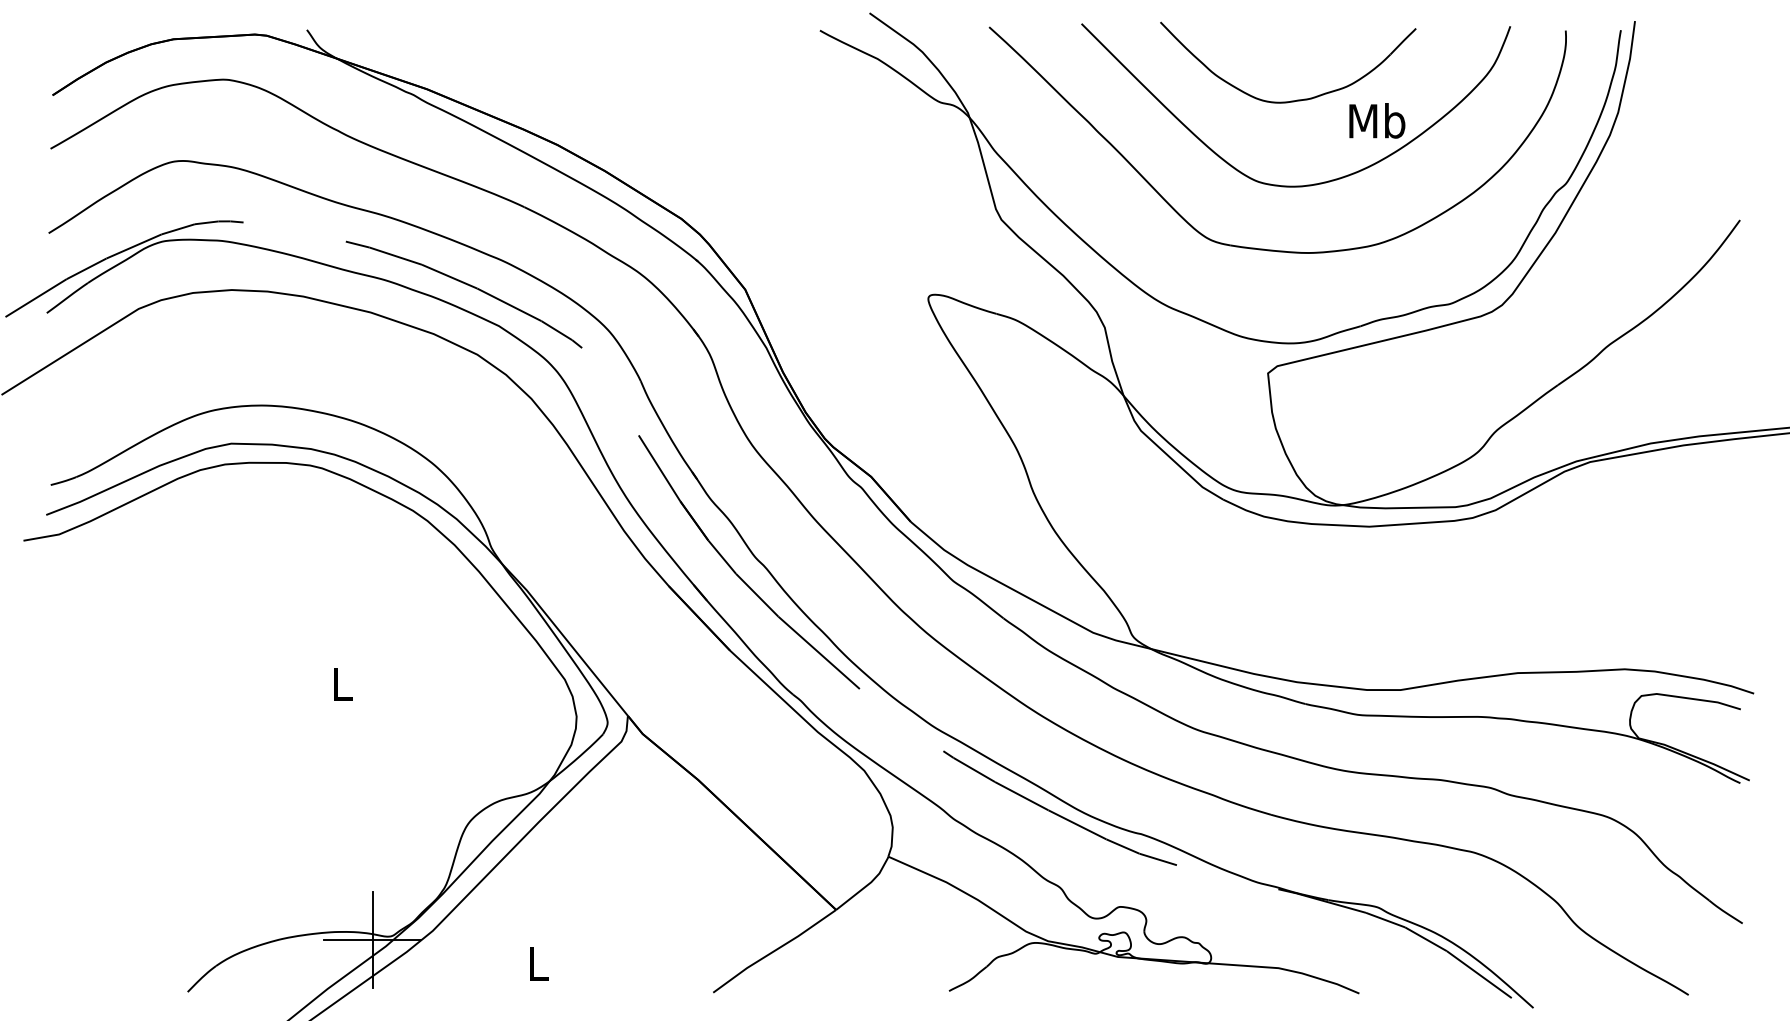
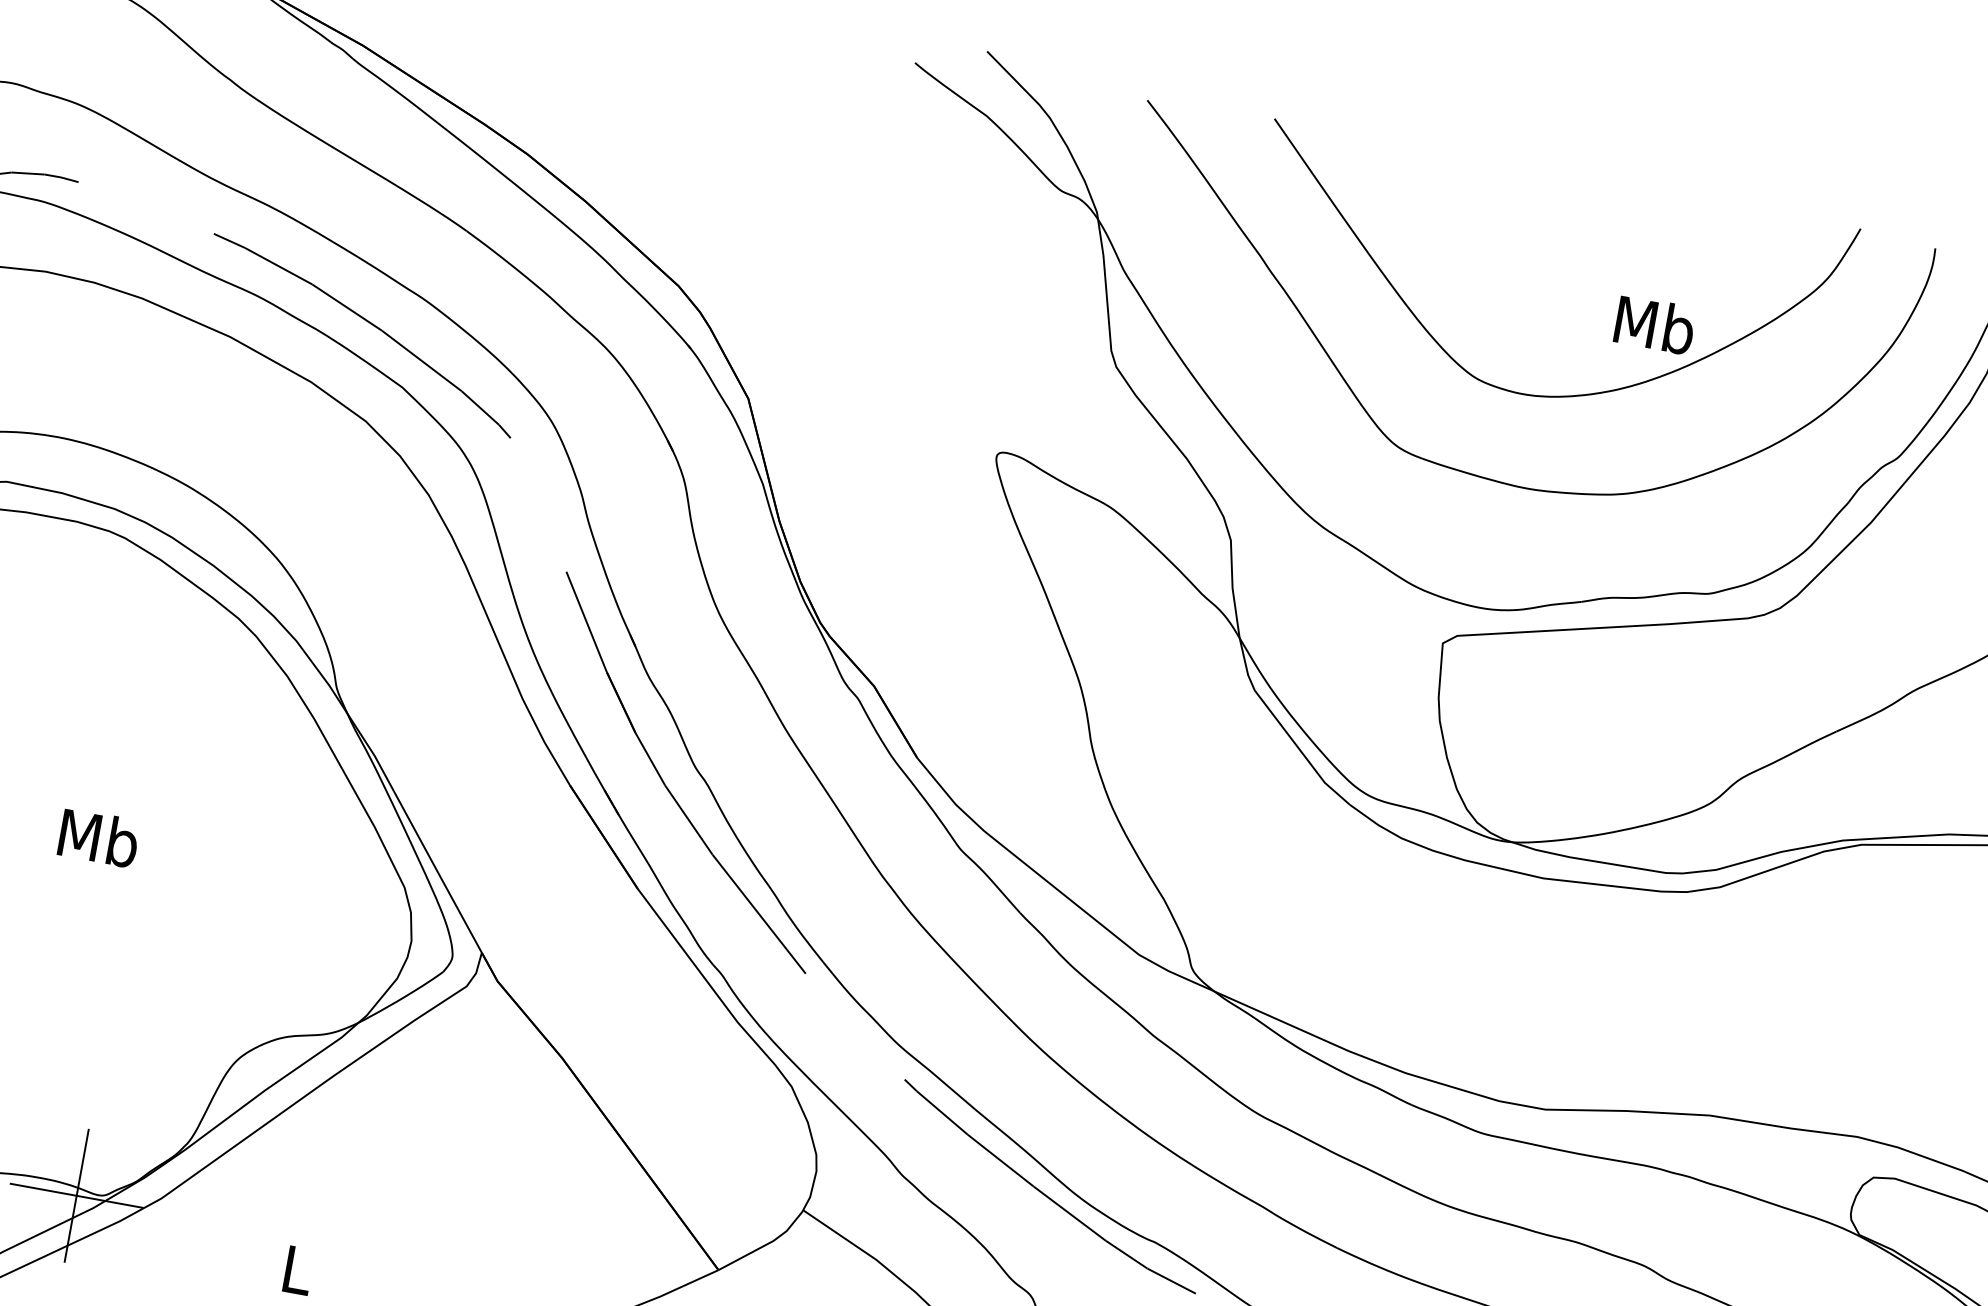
part: (1290, 100) -> (1541, 275), removed
text: (342, 683) -> (99, 837), L -> Mb

